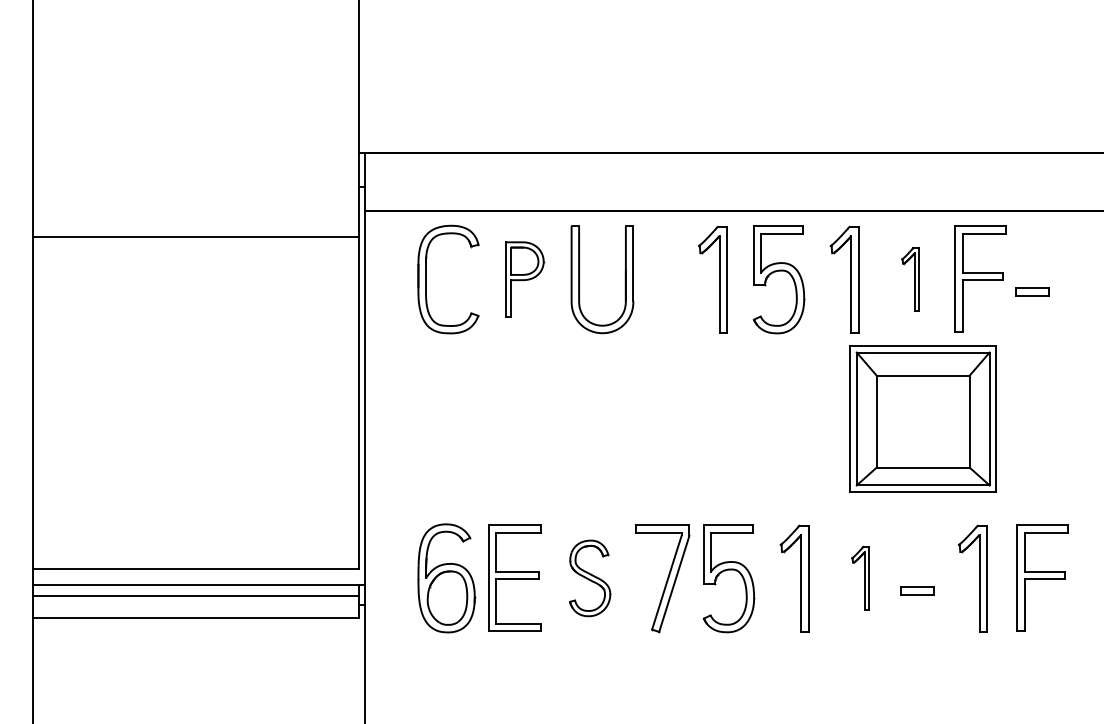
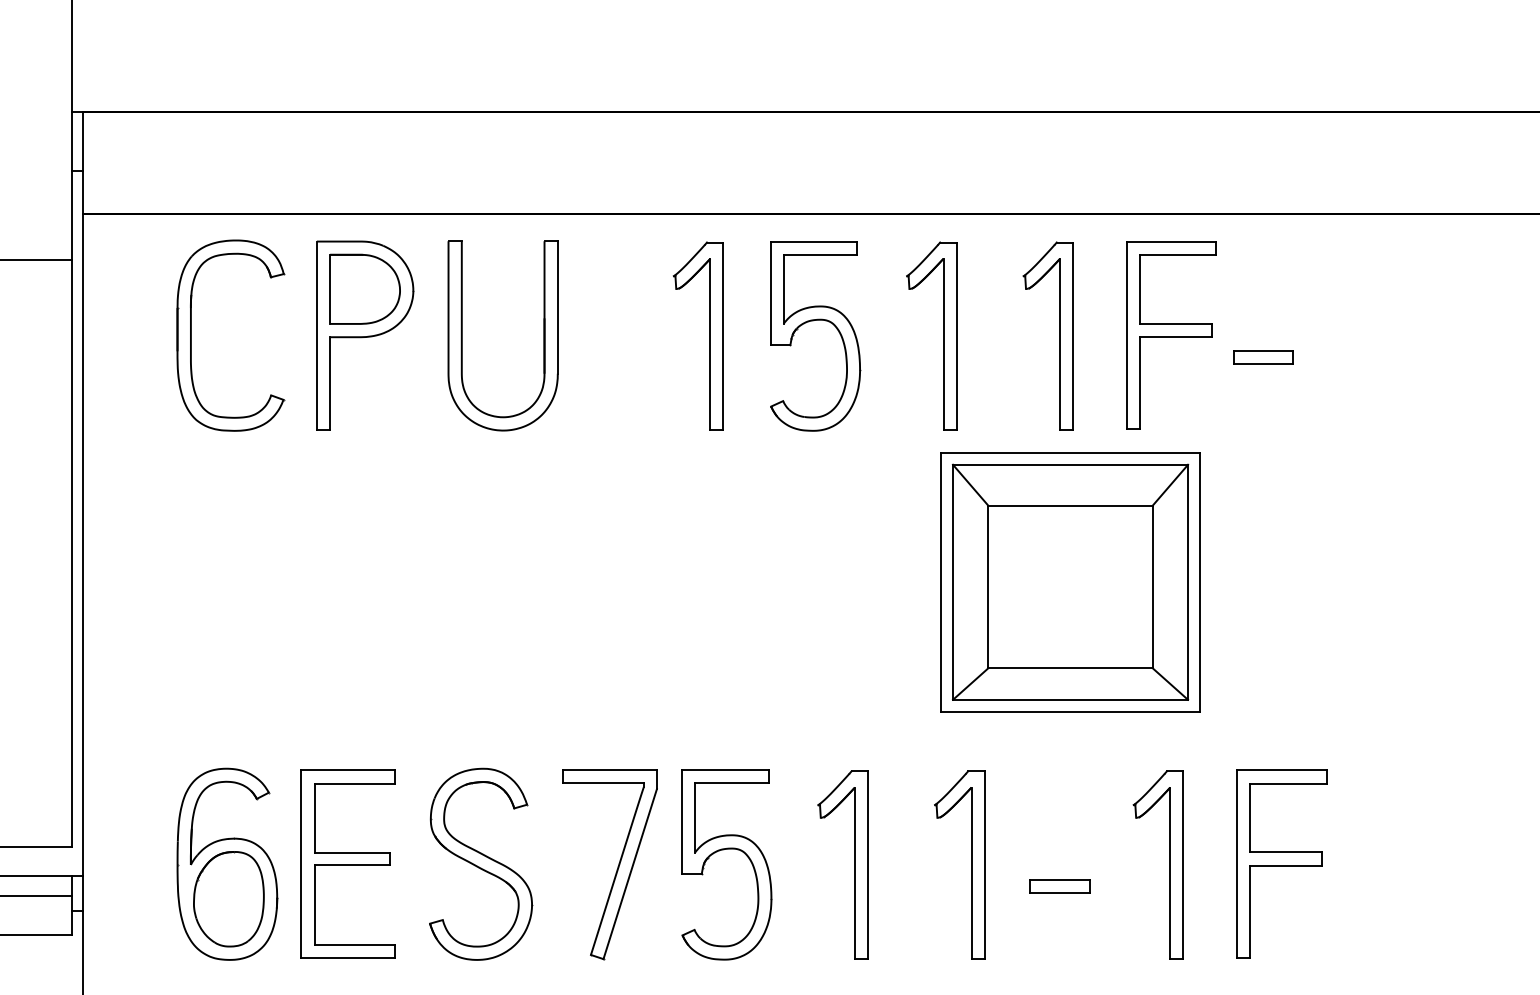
part: (524, 279) -> (365, 335), size x1.43
part: (910, 279) -> (1048, 335), size x1.67
part: (590, 578) -> (481, 864), size x1.43
part: (860, 578) -> (959, 864), size x1.67

